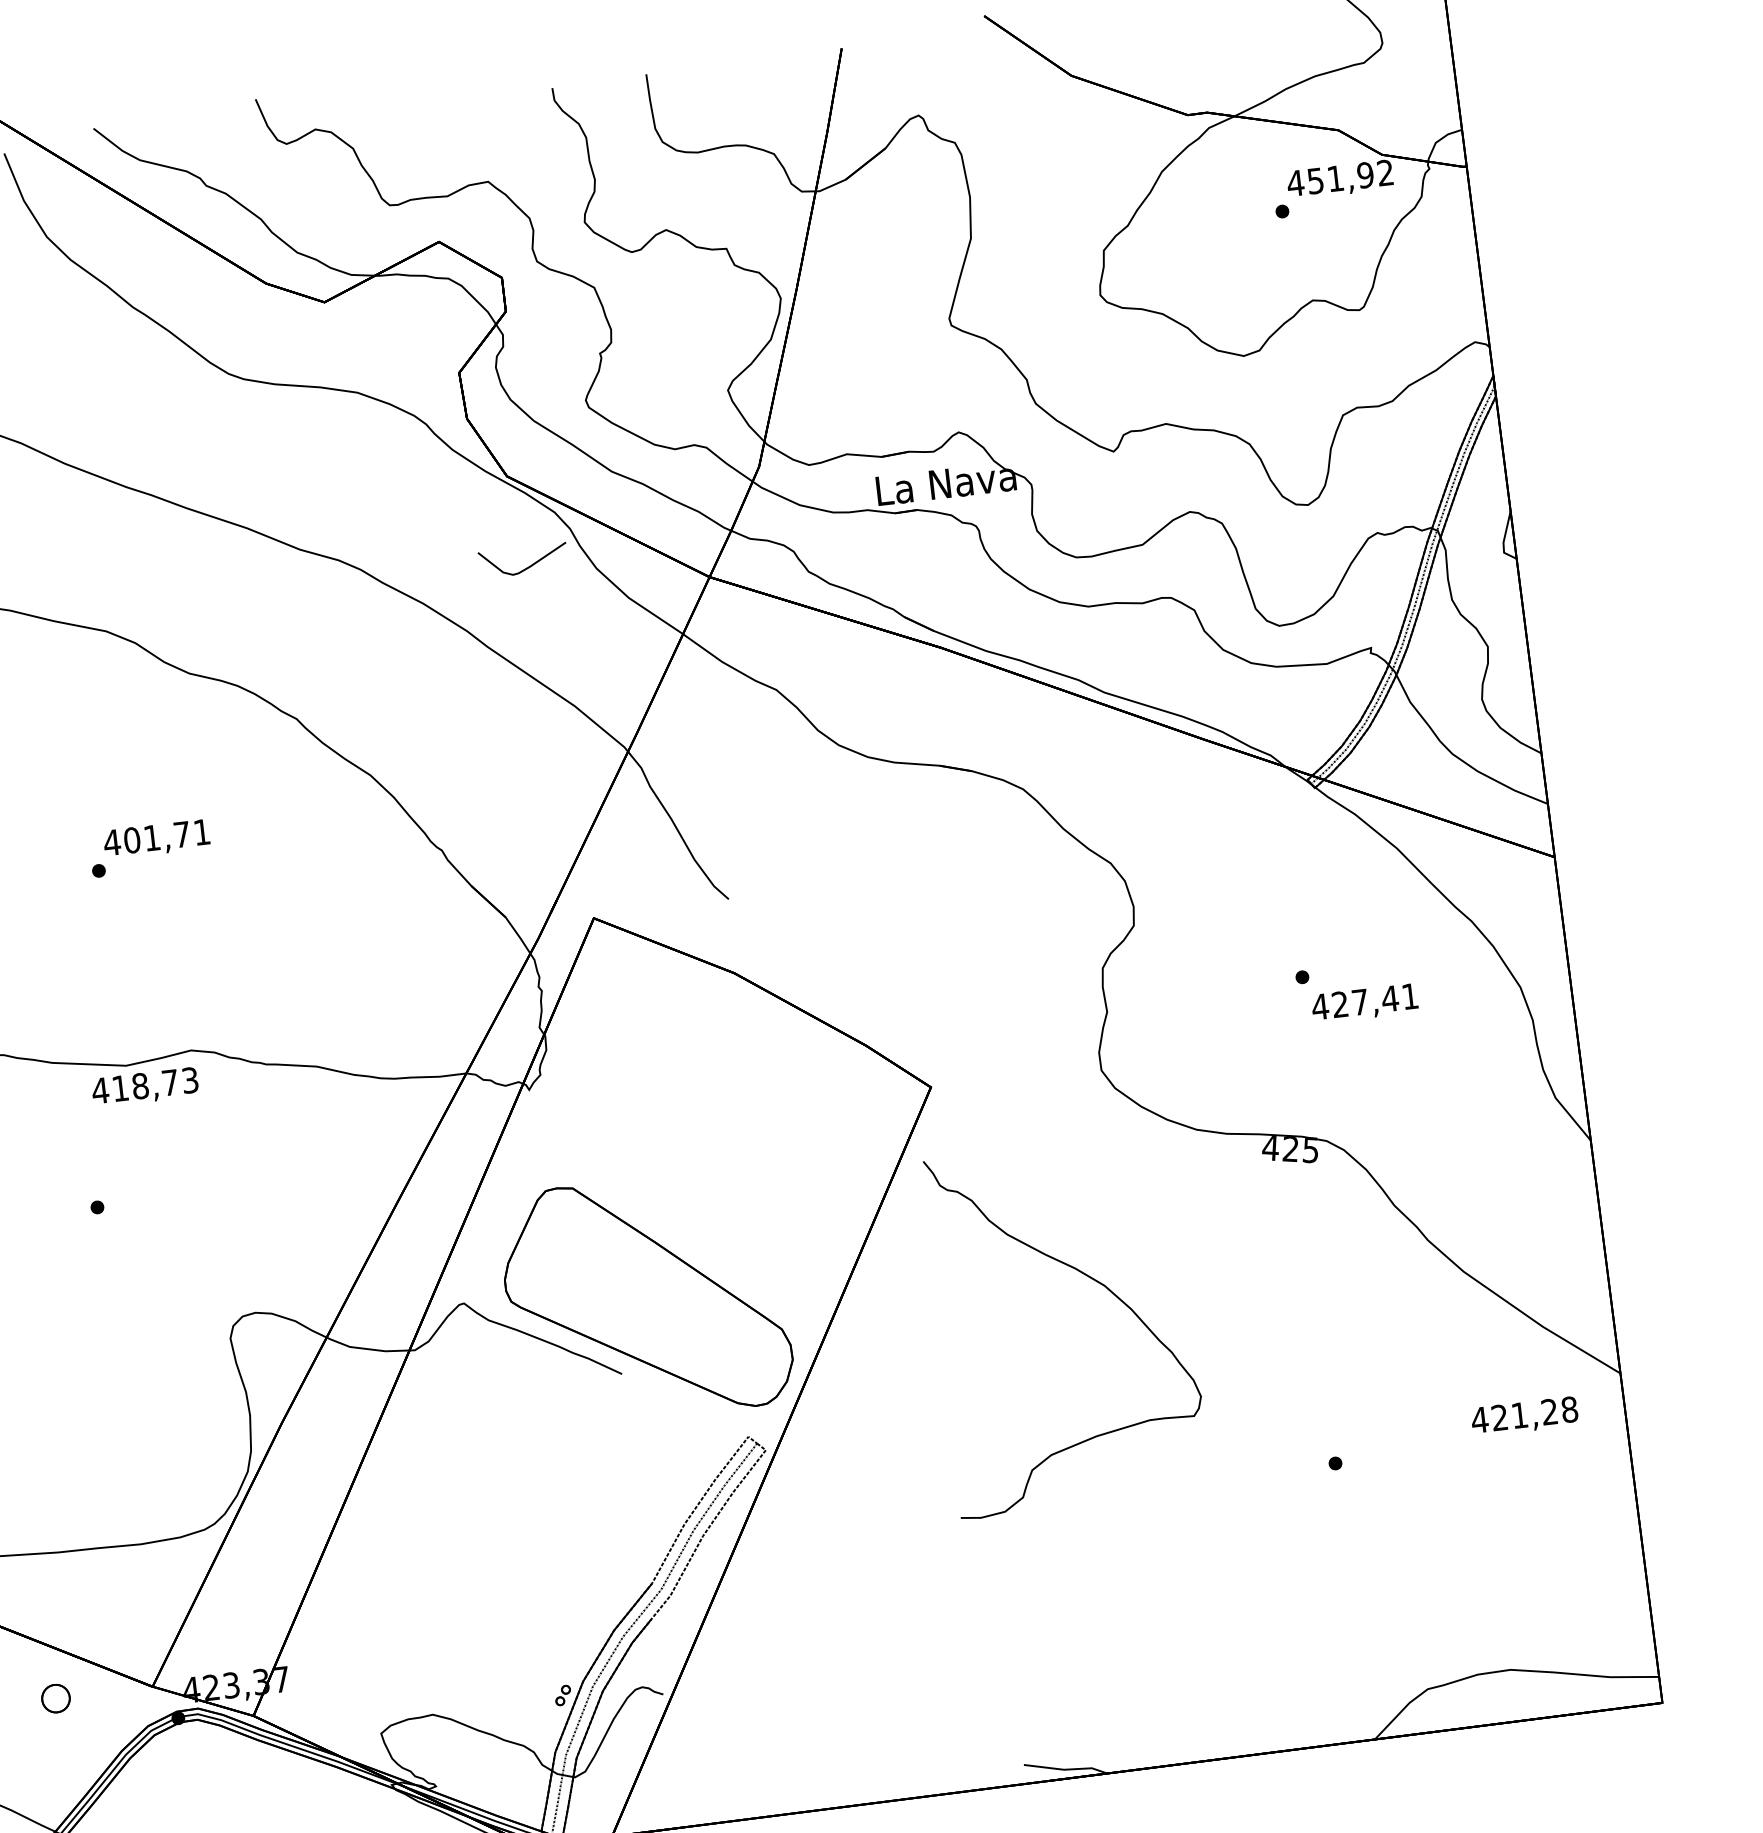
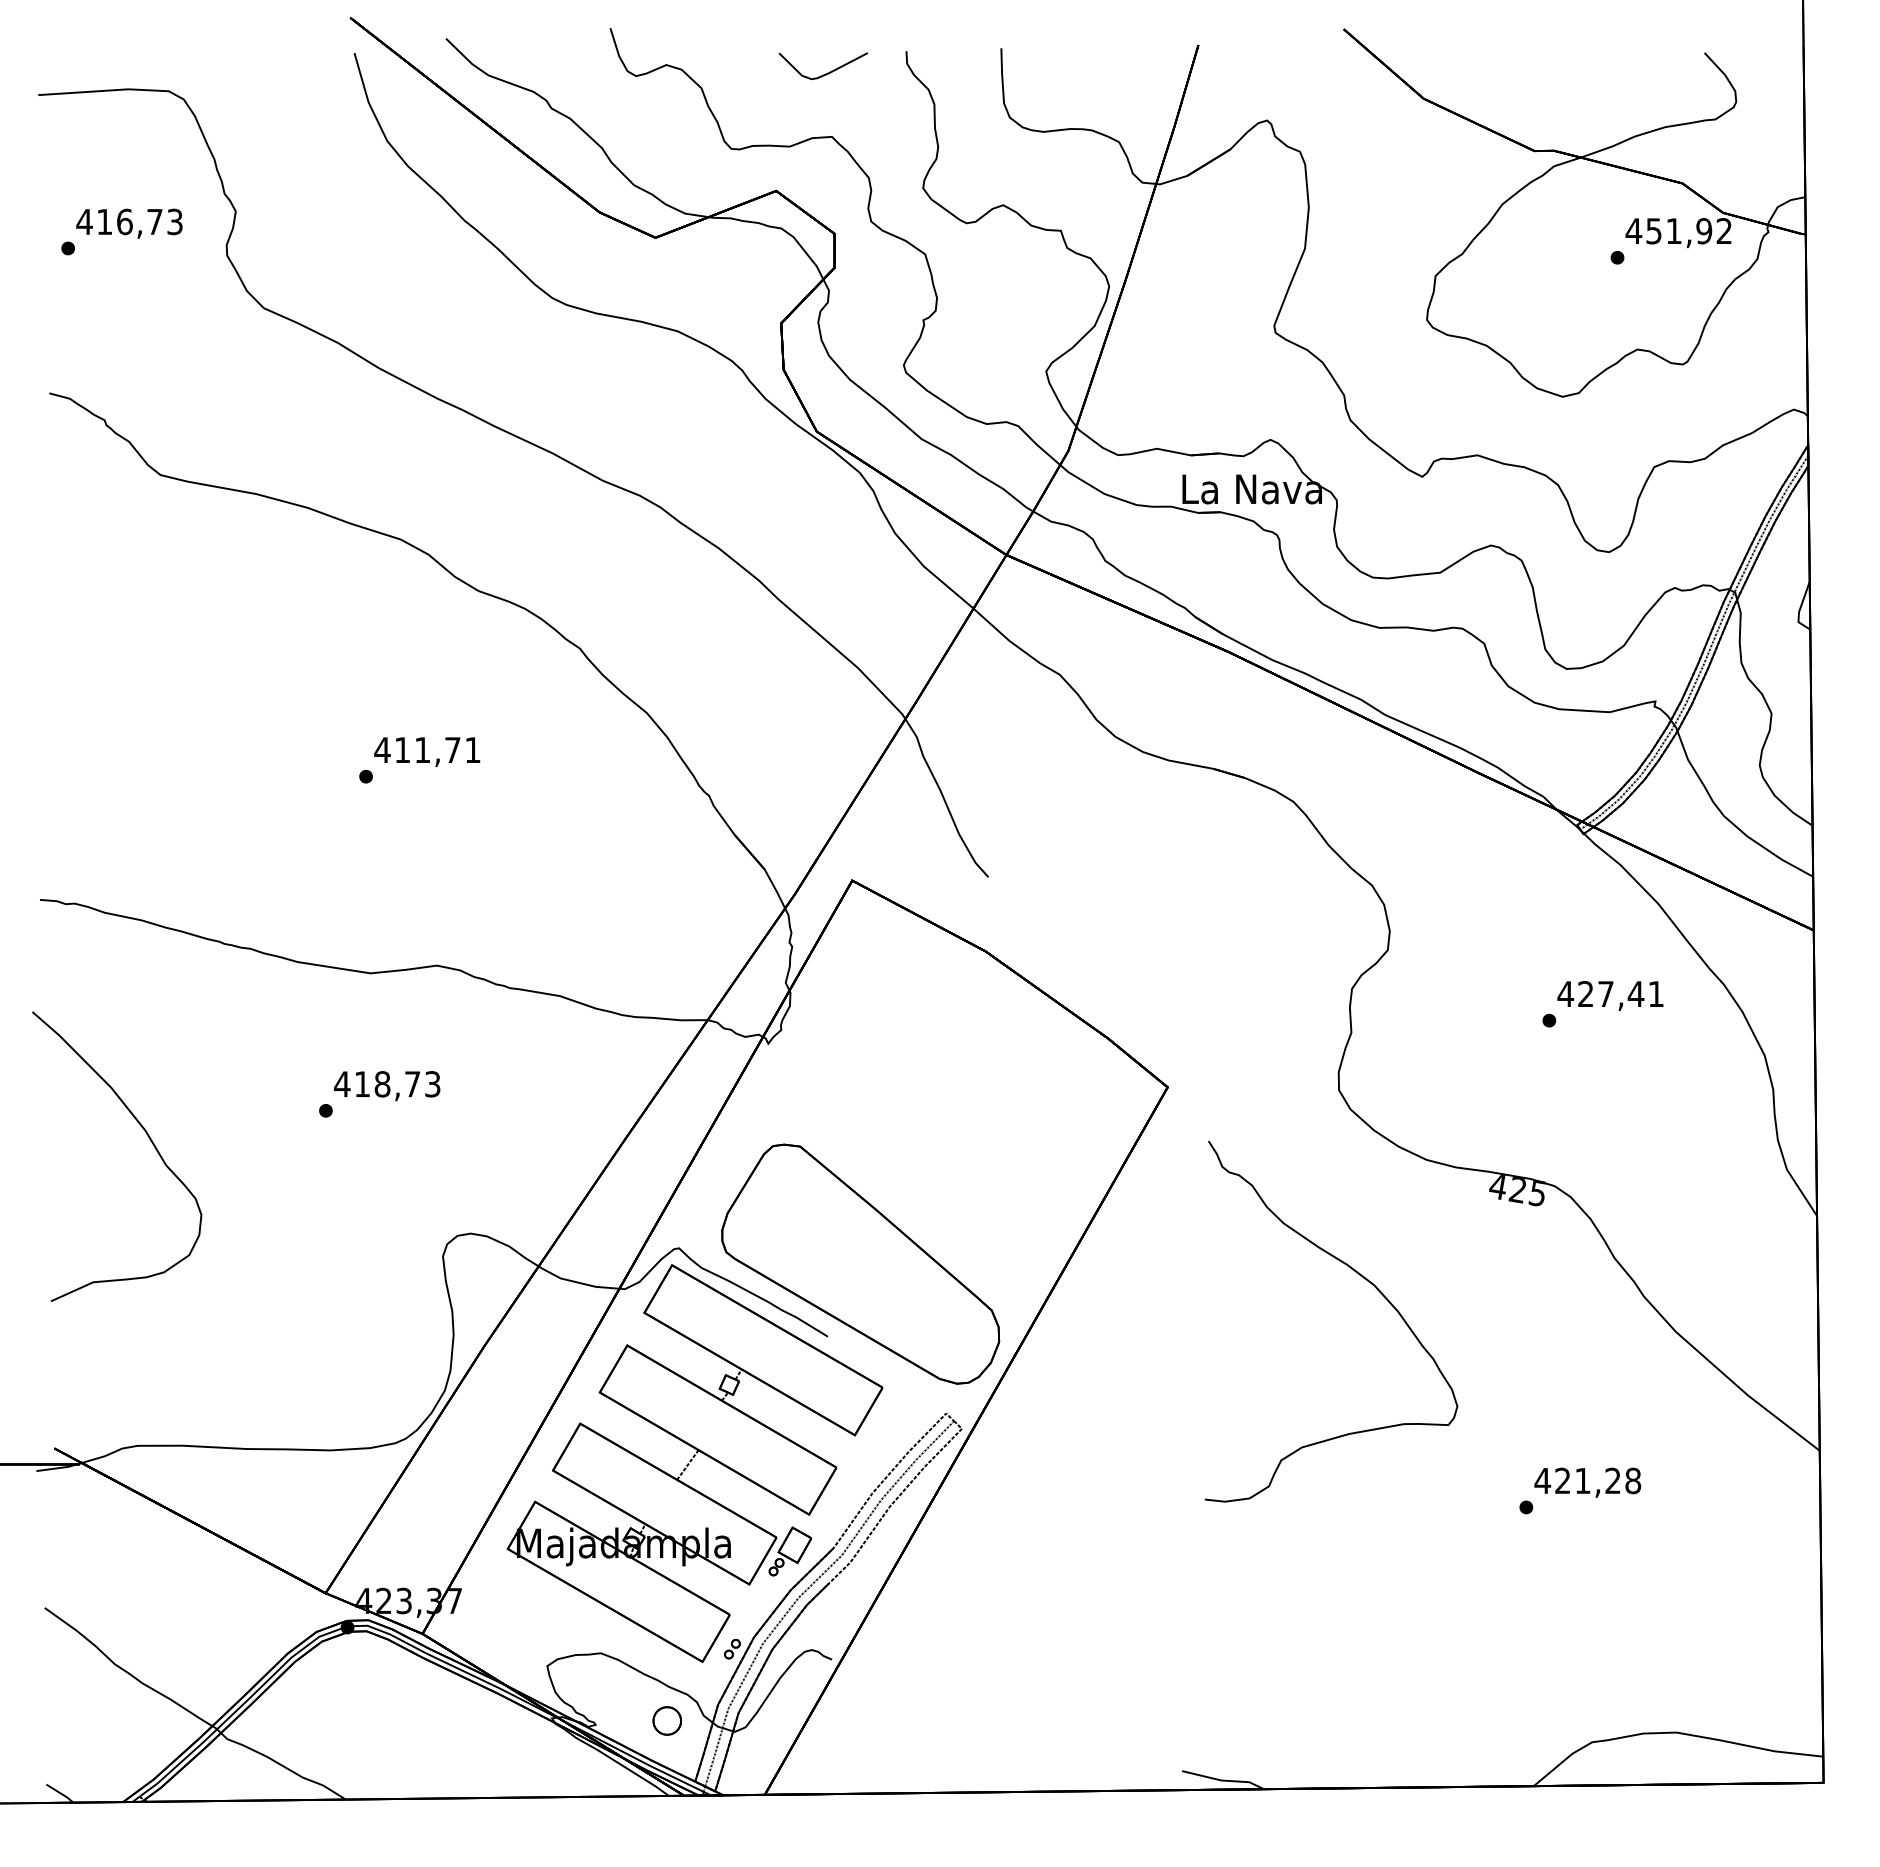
curve: (526, 567) -> (825, 73), moved
text: (132, 840) -> (402, 750), 401,71 -> 411,71
text: (1364, 1003) -> (1610, 995), moved
text: (145, 1087) -> (387, 1086), moved
curve: (1094, 1281) -> (1364, 1279), moved
text: (1524, 1416) -> (1587, 1482), moved
part: (504, 1515) -> (694, 1463), added
part: (56, 1698) -> (667, 1720), moved

